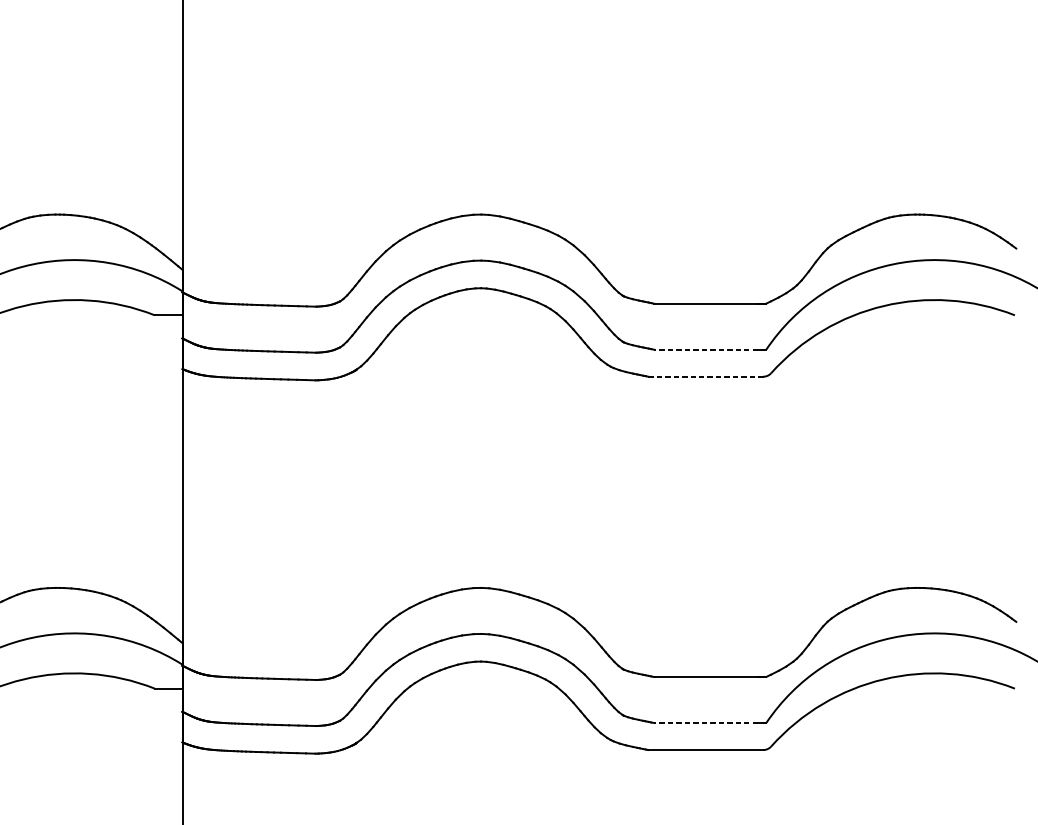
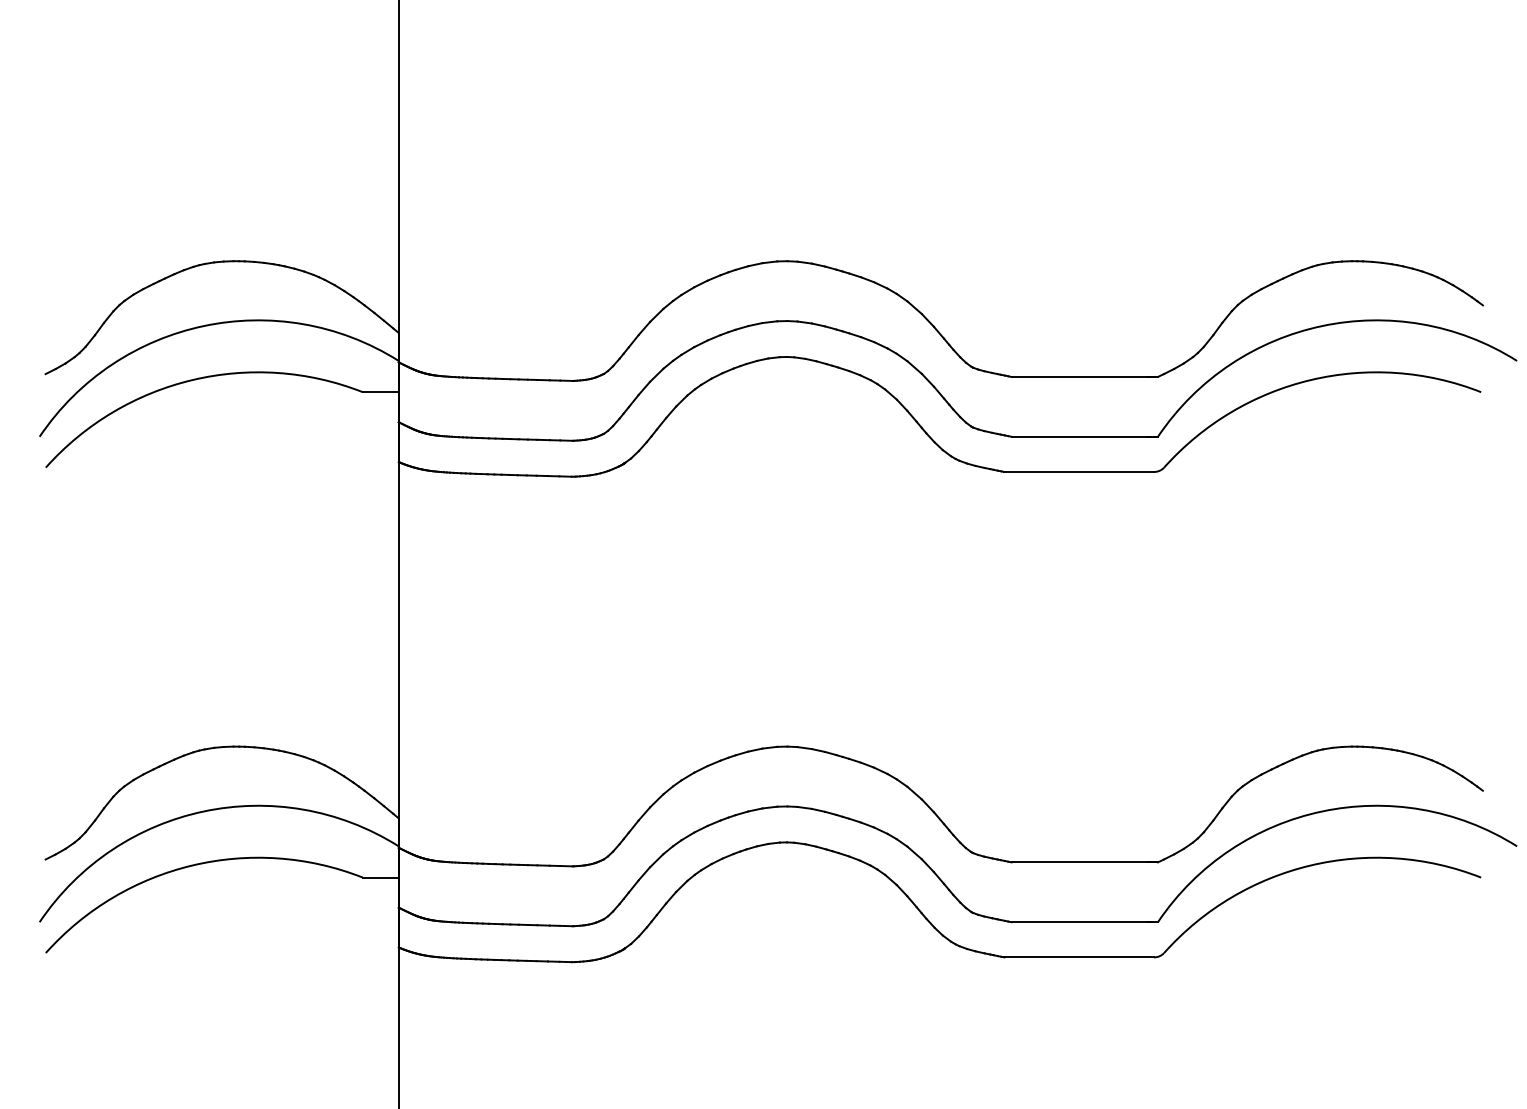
line: (709, 349) -> (1084, 436), dashed -> solid
line: (705, 376) -> (1079, 471), dashed -> solid
line: (709, 723) -> (1084, 922), dashed -> solid

